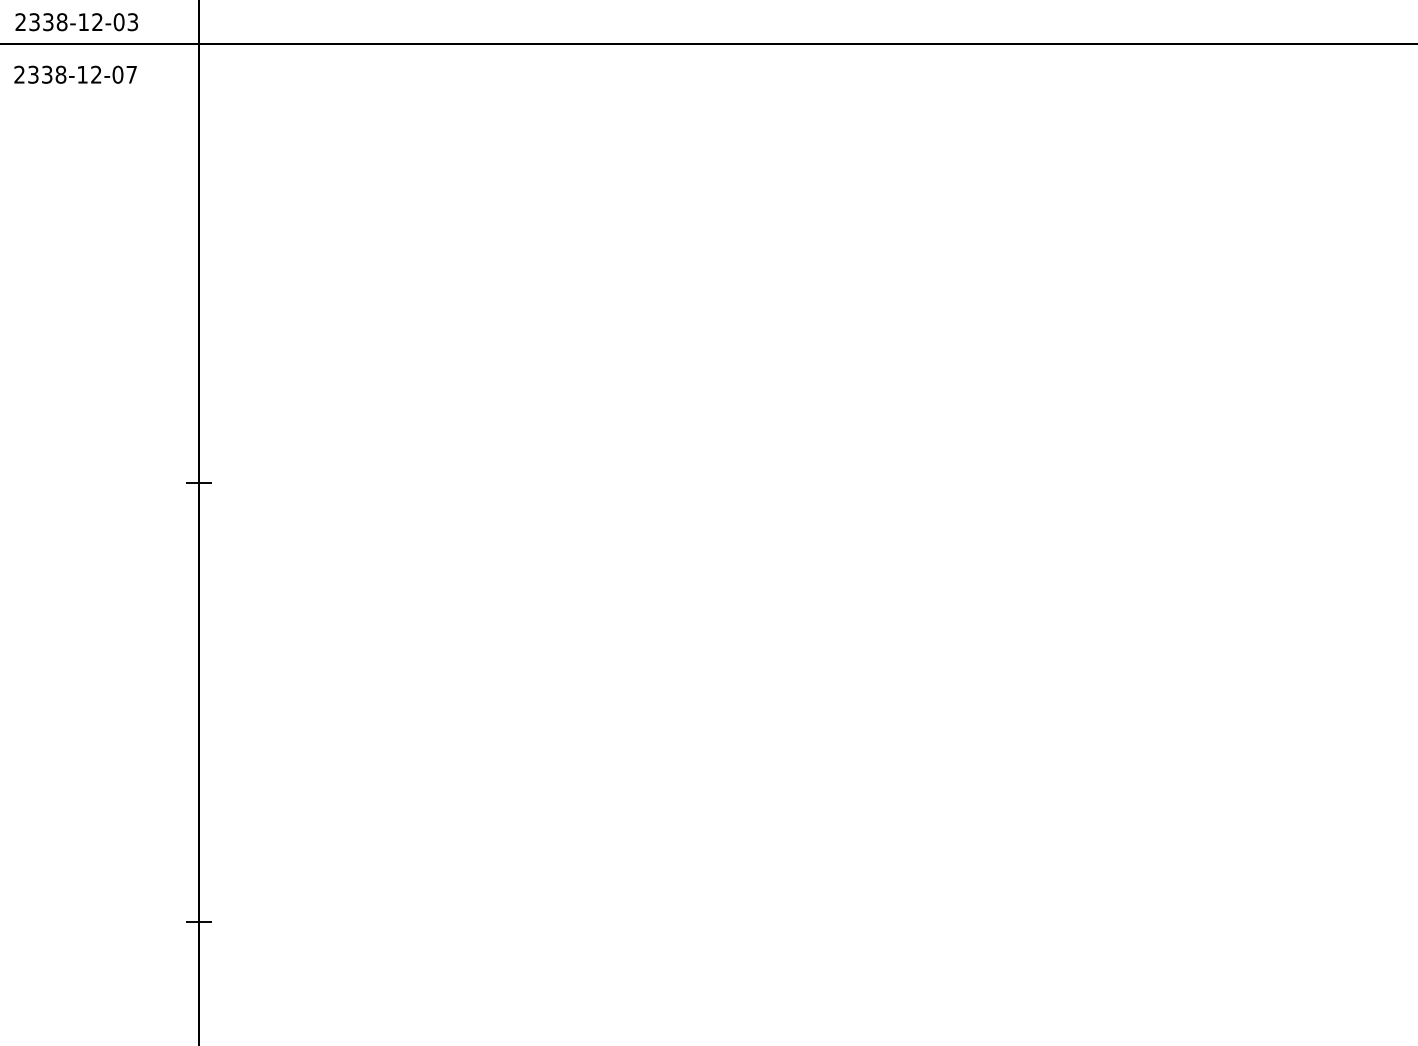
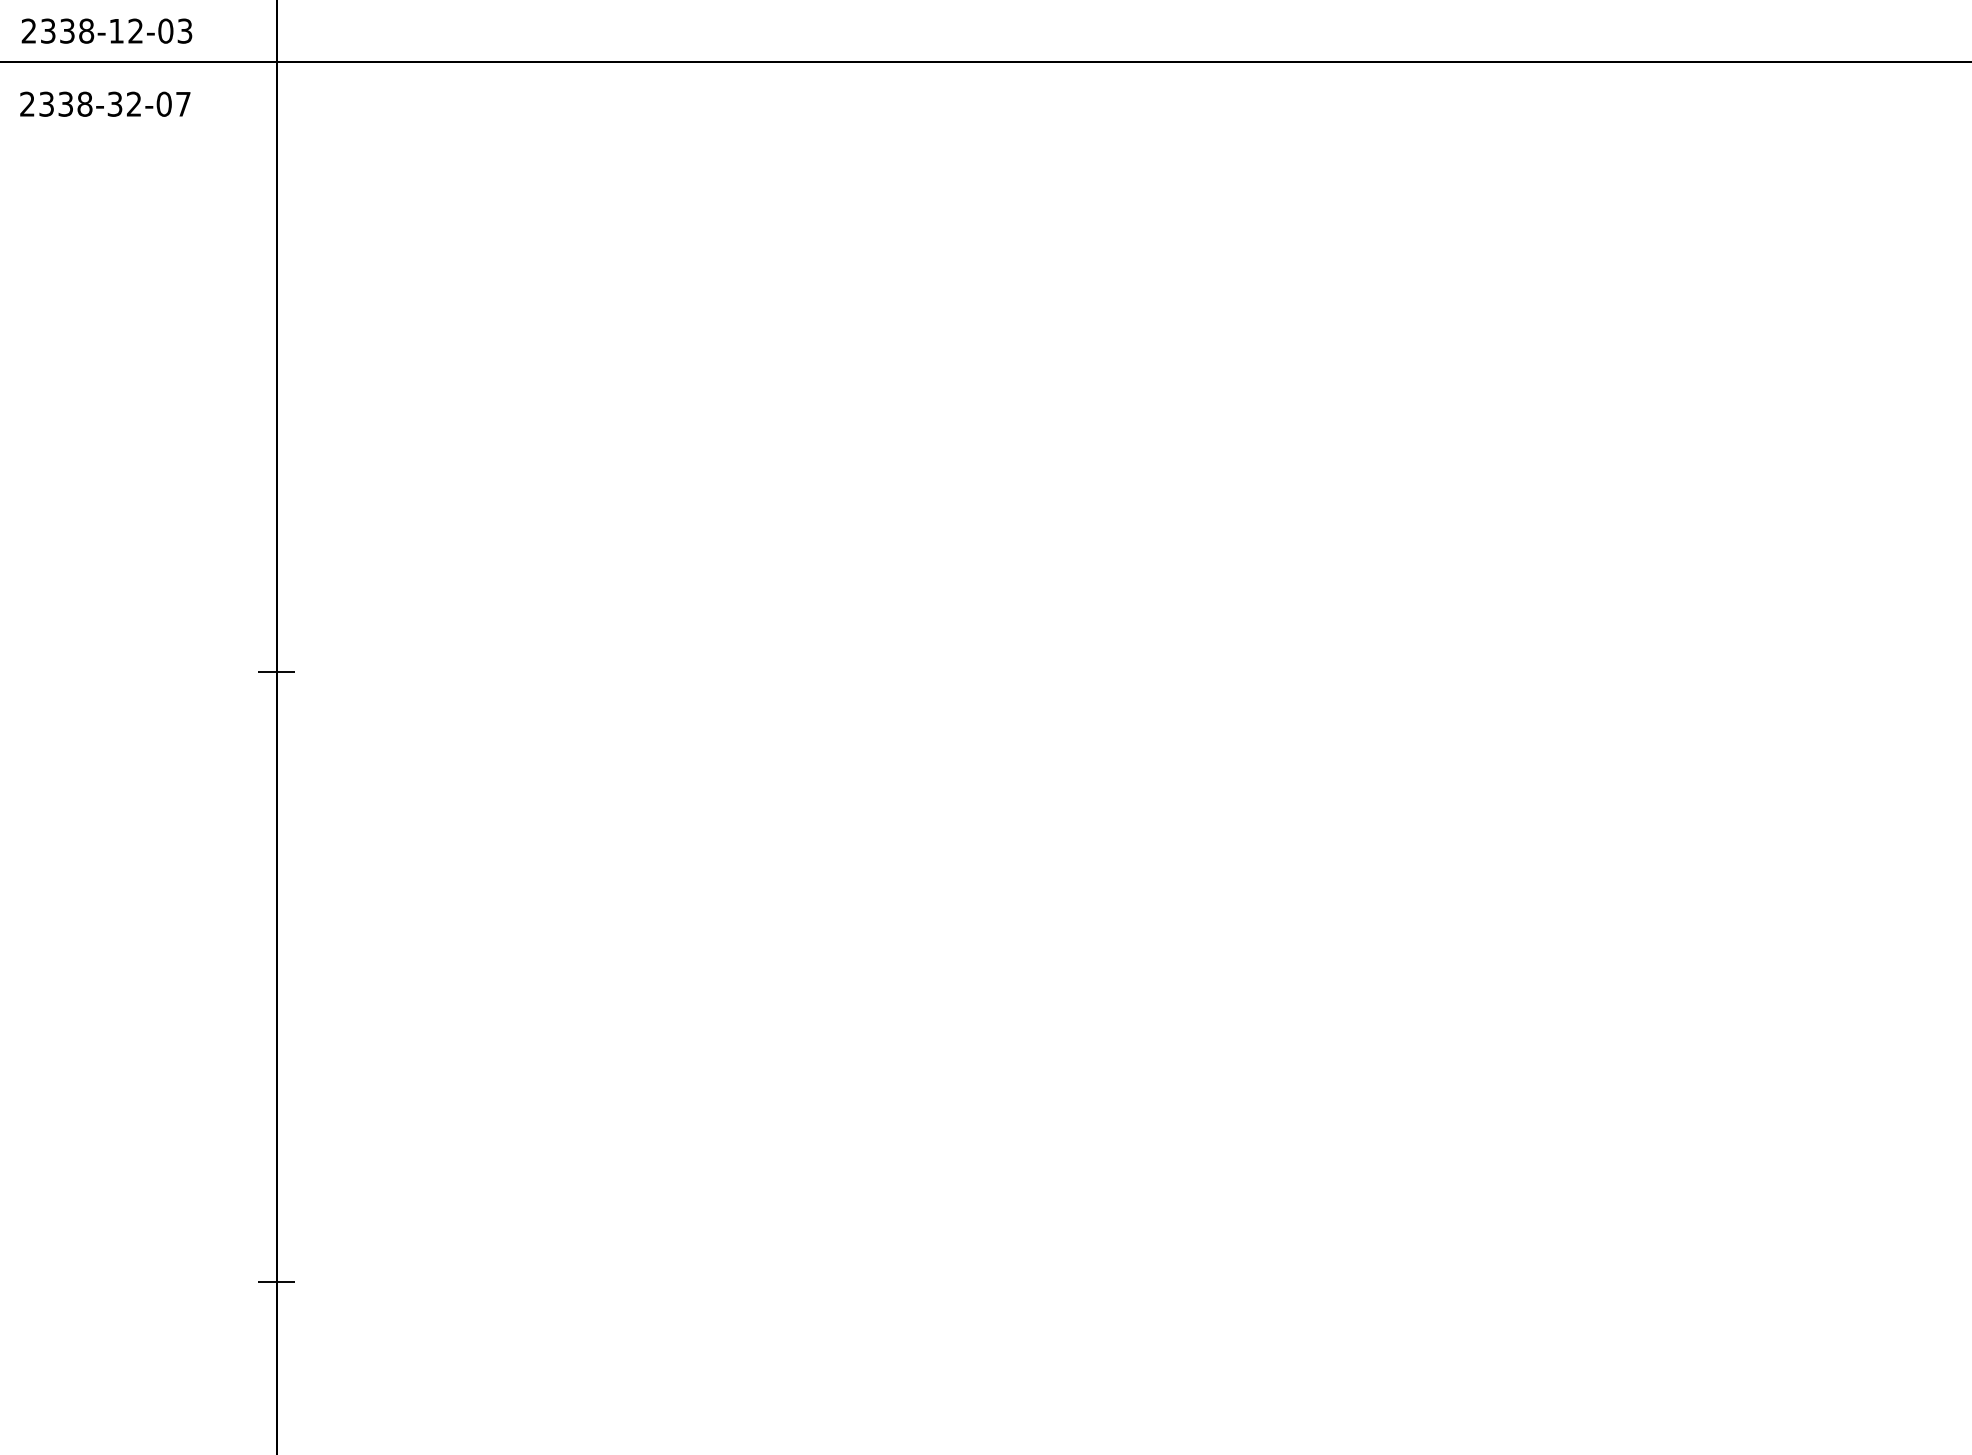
text: (82, 74) -> (114, 103), 2338-12-07 -> 2338-32-07

